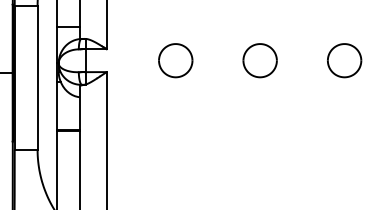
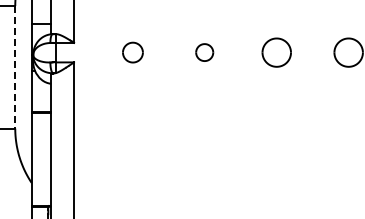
part: (175, 60) -> (132, 52), size x0.7
part: (259, 60) -> (204, 52), size x0.6
line: (37, 78) -> (15, 67), solid -> dashed

